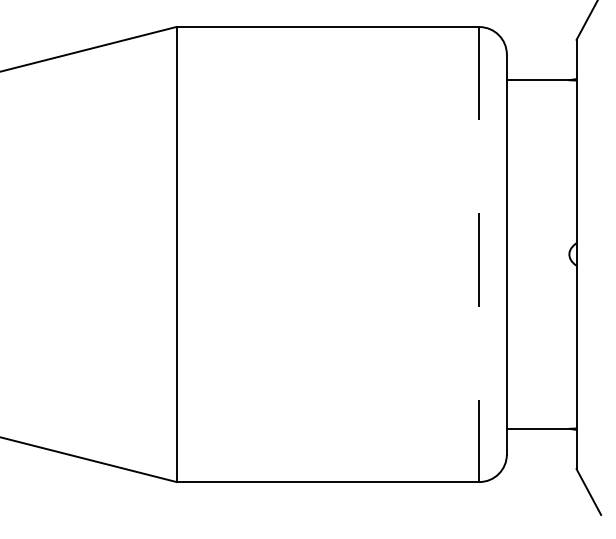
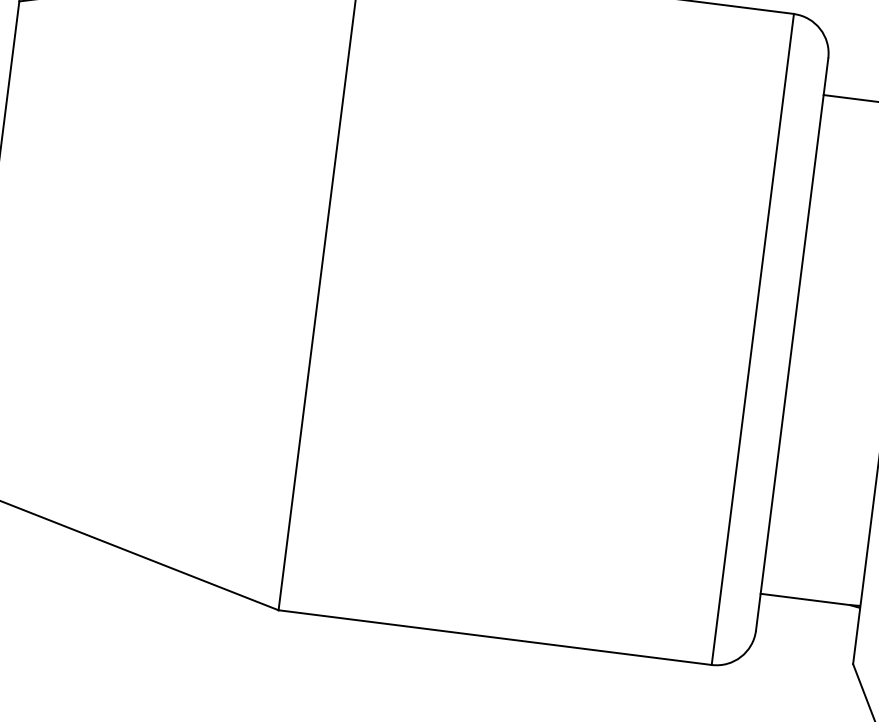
line: (479, 254) -> (753, 339), dashed -> solid

